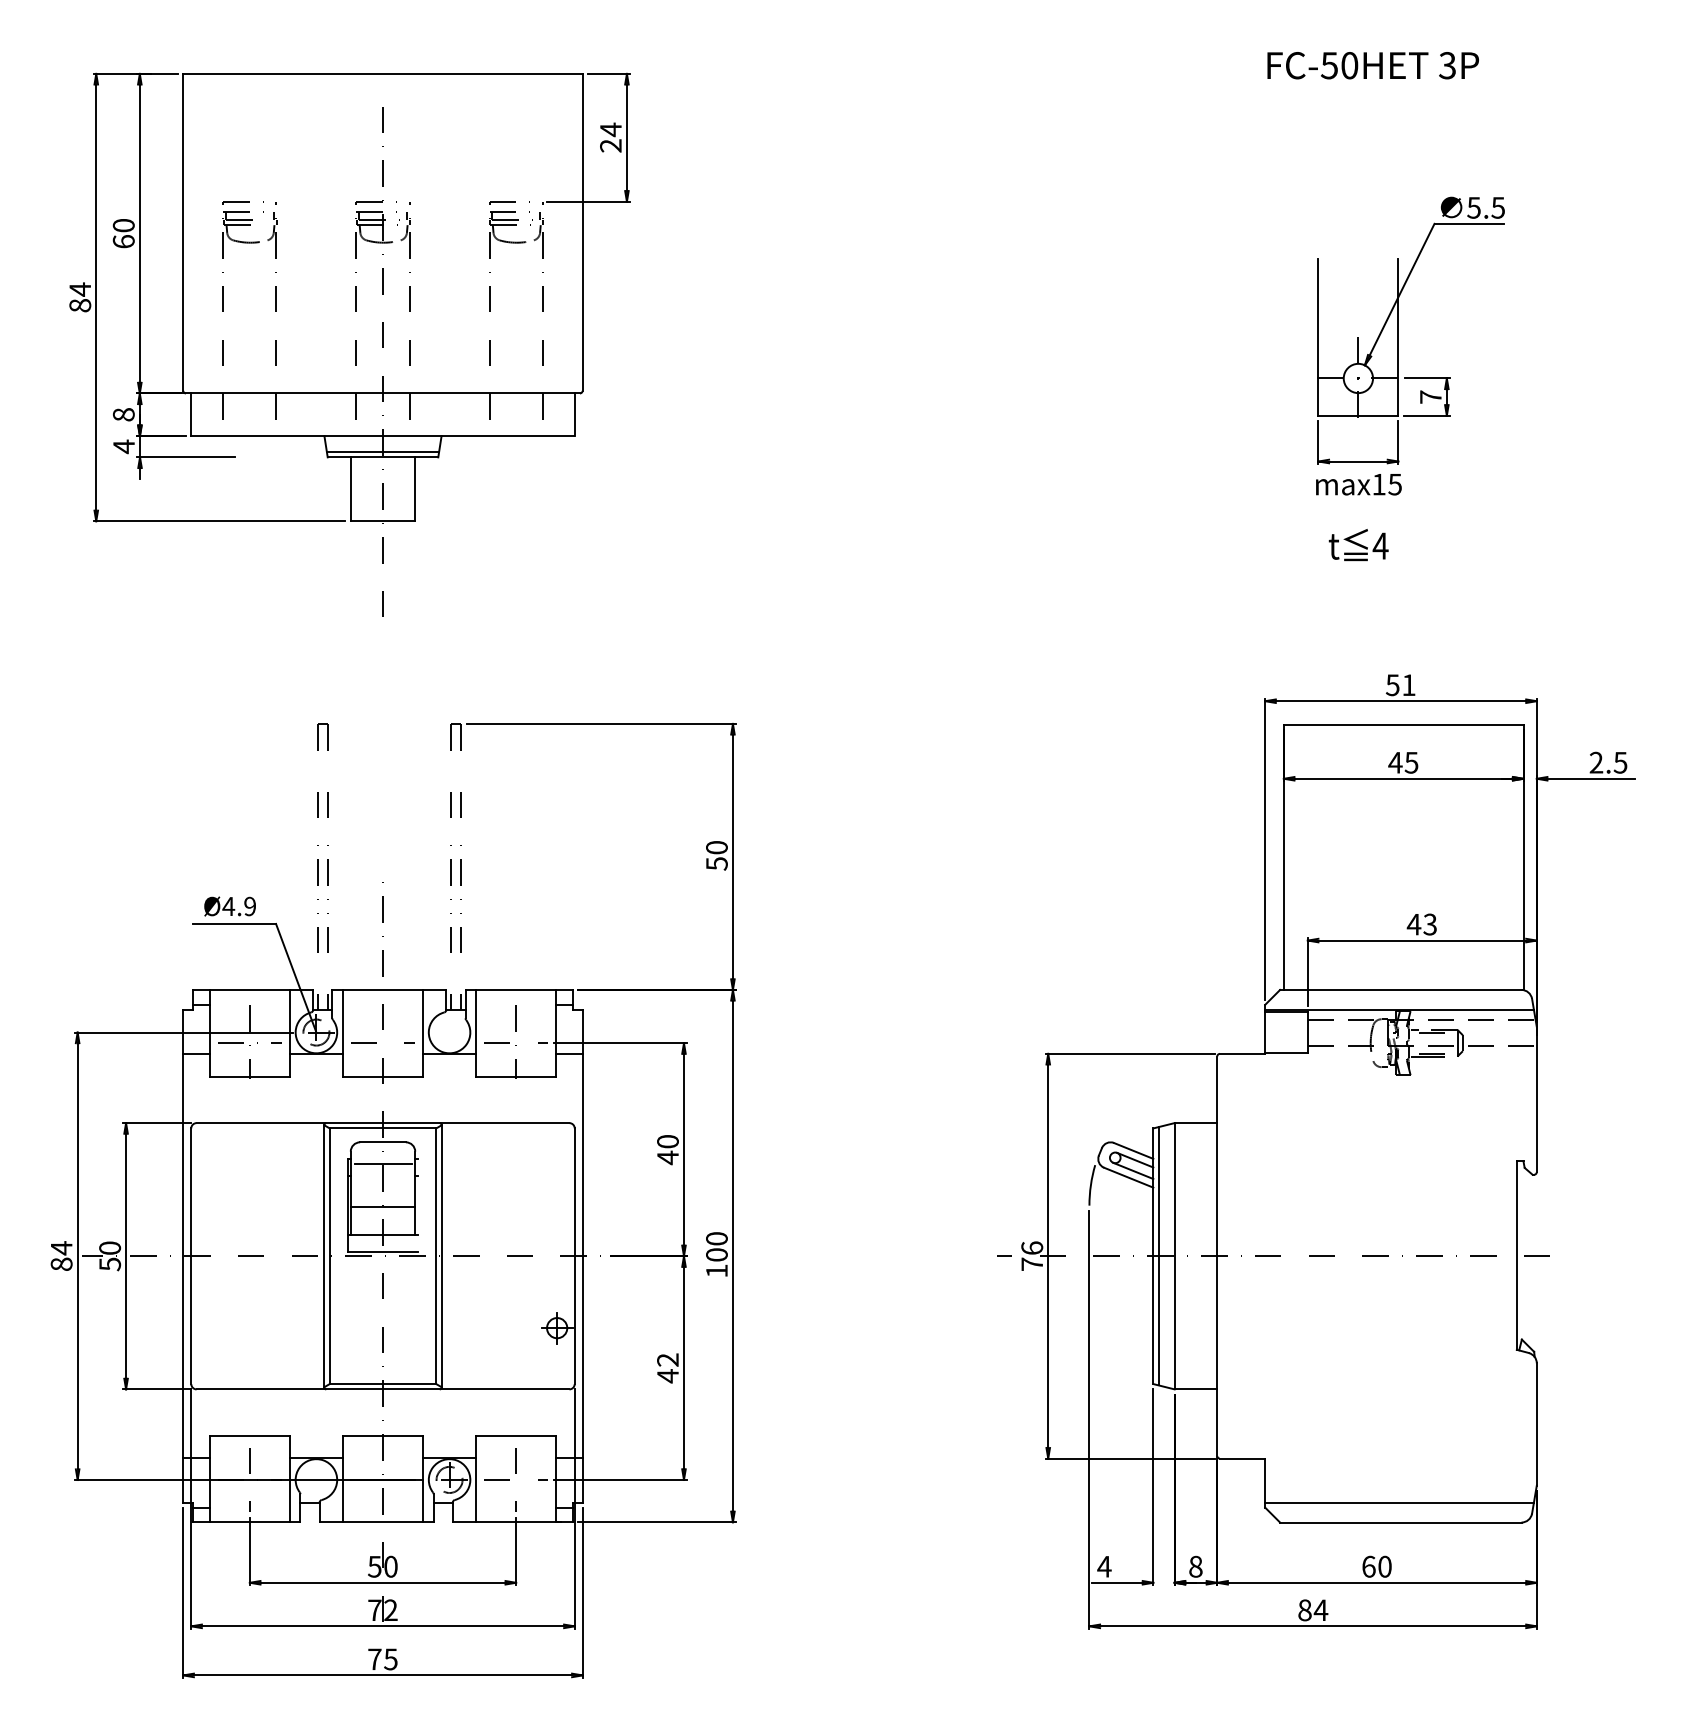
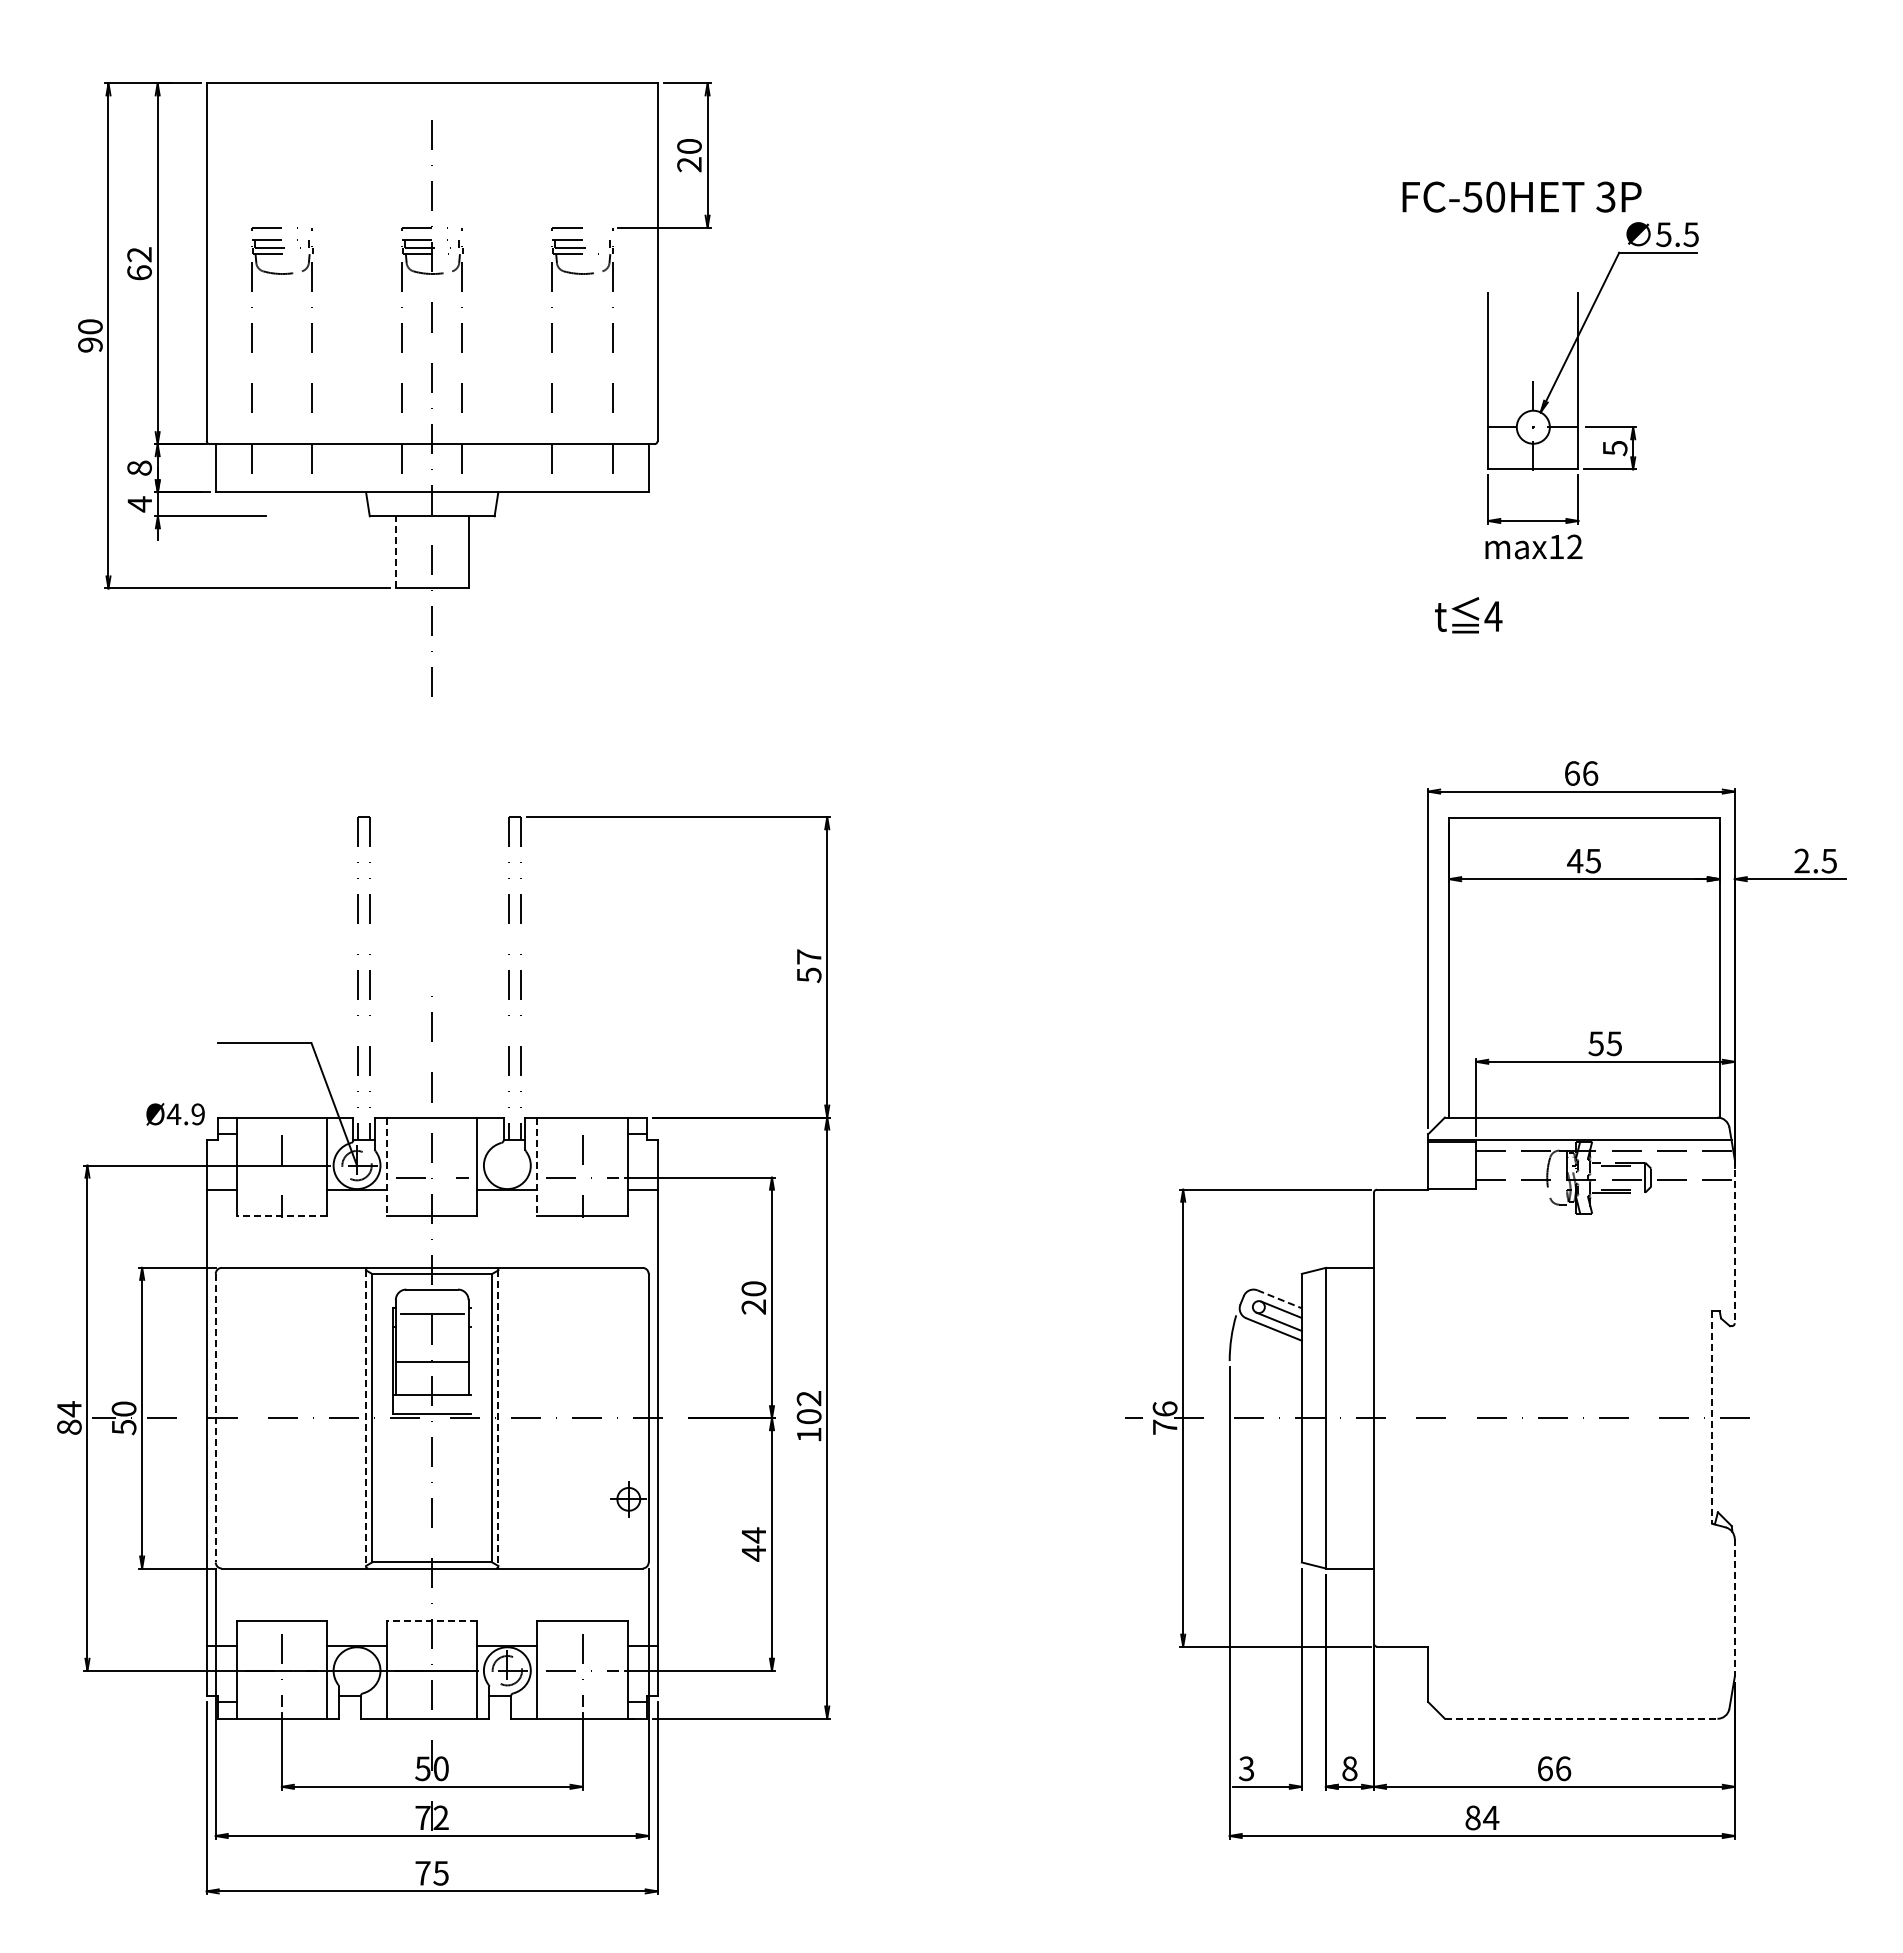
text: (1372, 65) -> (1521, 196), moved
text: (610, 129) -> (689, 146), 24 -> 20
text: (123, 225) -> (139, 254), 60 -> 62
text: (80, 297) -> (90, 335), 84 -> 90
text: (1431, 397) -> (1615, 448), 7 -> 5
line: (382, 452) -> (431, 510), removed
text: (1394, 484) -> (1574, 546), max15 -> max12
line: (350, 488) -> (395, 551), solid -> dashed
text: (1358, 545) -> (1468, 615), moved
text: (1401, 685) -> (1581, 773), 51 -> 66
text: (716, 847) -> (808, 956), 50 -> 57
text: (230, 906) -> (175, 1114), moved
text: (1421, 924) -> (1604, 1043), 43 -> 55
line: (343, 1034) -> (387, 1167), solid -> dashed
line: (476, 1034) -> (537, 1167), solid -> dashed
line: (243, 1043) -> (274, 1177), removed
line: (249, 1076) -> (281, 1215), solid -> dashed
line: (1536, 1099) -> (1734, 1241), solid -> dashed
line: (1133, 1151) -> (1279, 1299), solid -> dashed
text: (667, 1158) -> (753, 1307), 40 -> 20
text: (716, 1238) -> (808, 1398), 100 -> 102
line: (1158, 1255) -> (1307, 1417), removed
line: (191, 1256) -> (215, 1418), solid -> dashed
line: (324, 1256) -> (366, 1418), solid -> dashed
line: (441, 1256) -> (498, 1418), solid -> dashed
line: (1517, 1256) -> (1712, 1418), solid -> dashed
text: (667, 1360) -> (753, 1535), 42 -> 44
line: (1536, 1424) -> (1734, 1608), solid -> dashed
line: (382, 1435) -> (431, 1620), solid -> dashed
line: (1399, 1502) -> (1579, 1696), removed
line: (1401, 1522) -> (1581, 1718), solid -> dashed
text: (1104, 1566) -> (1246, 1768), 4 -> 3
text: (1385, 1566) -> (1563, 1768), 60 -> 66

